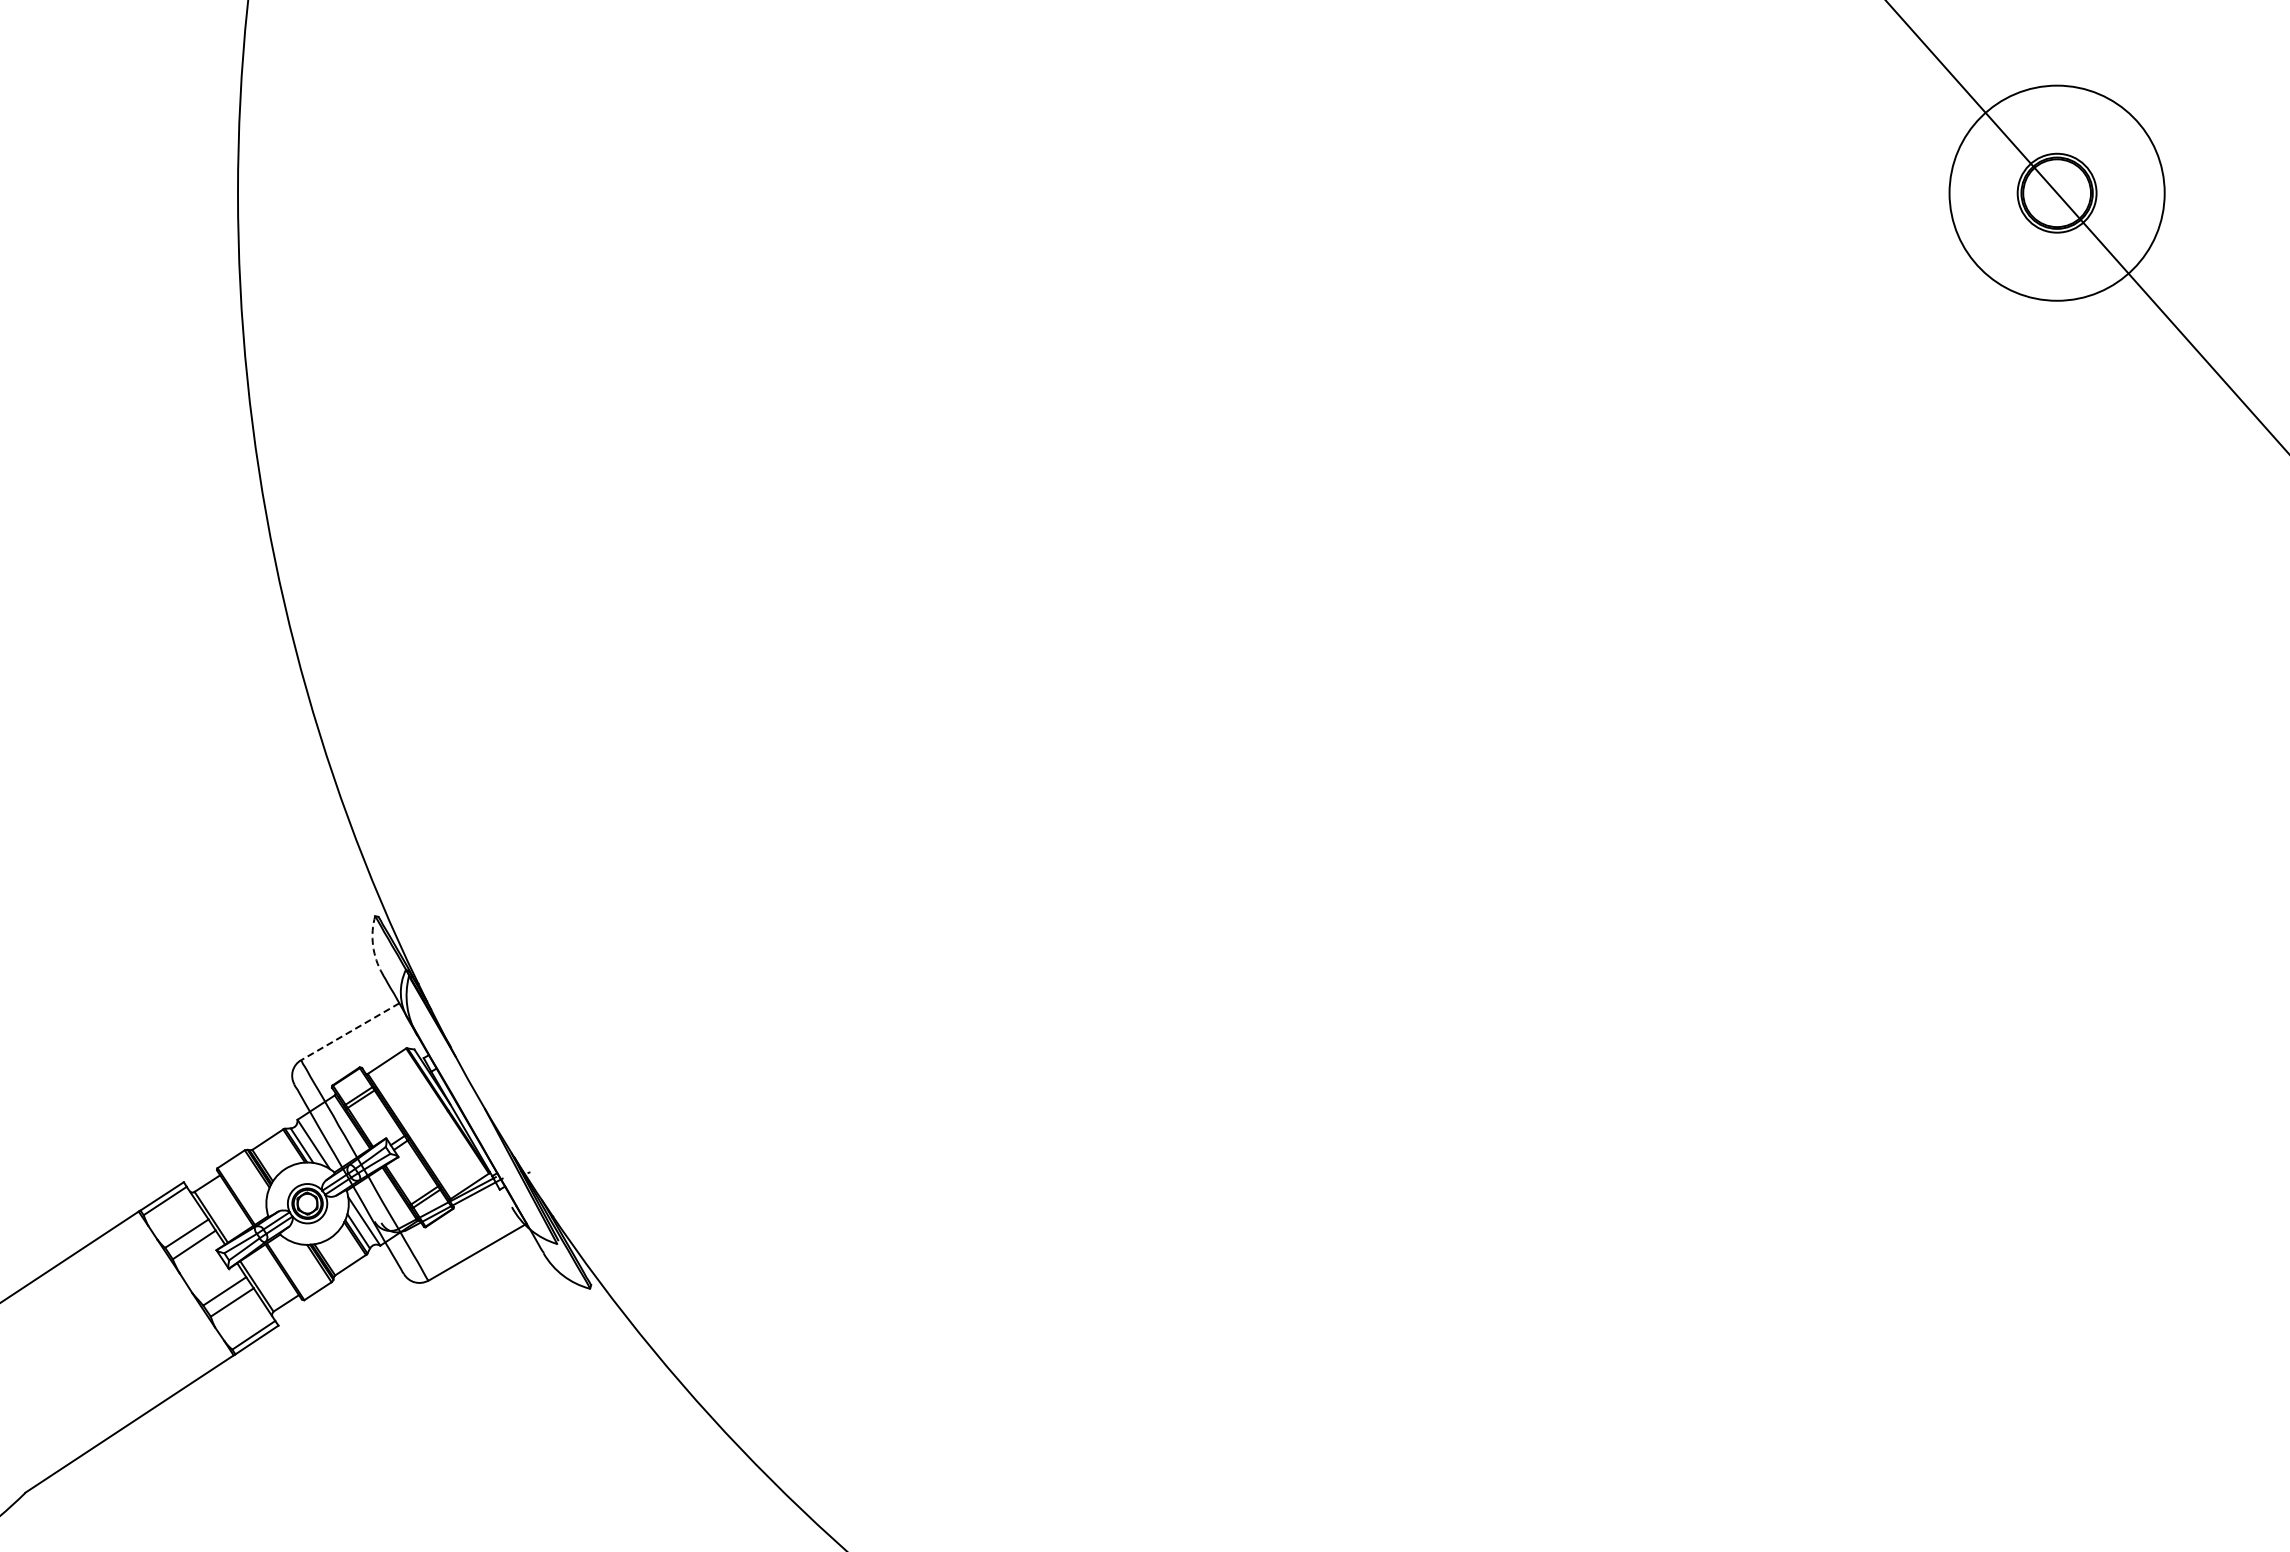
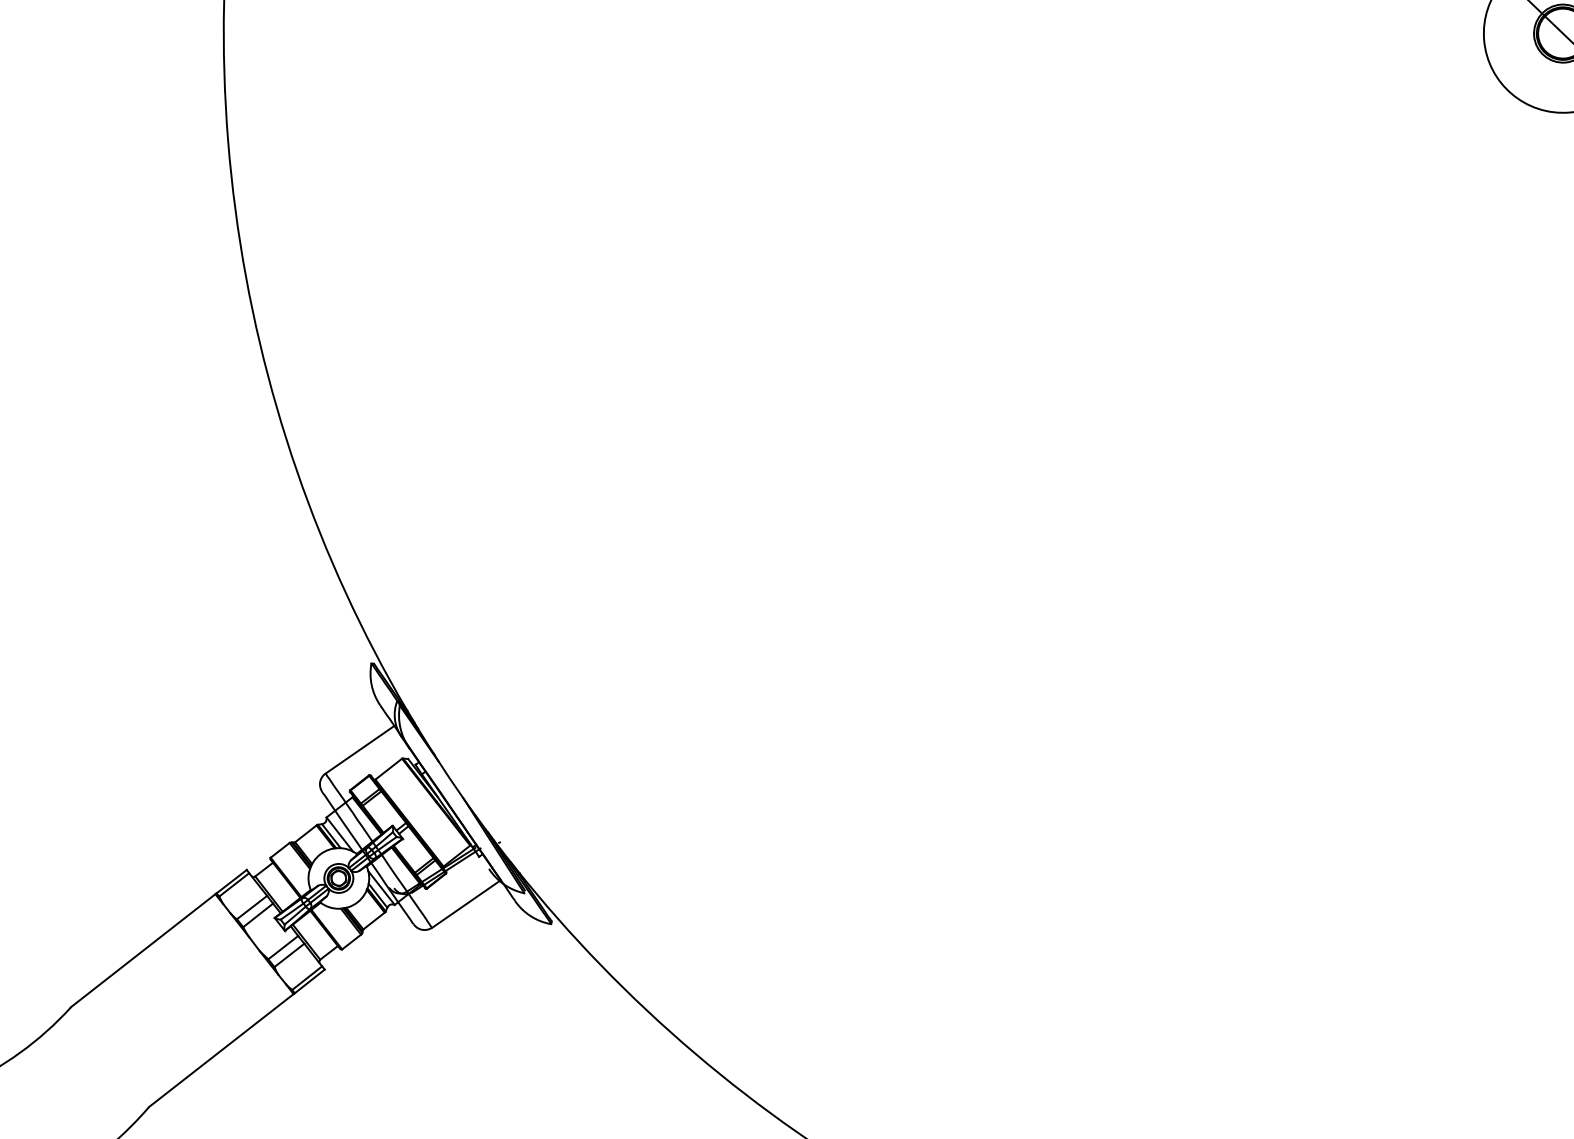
arc: (373, 945) -> (371, 685), dashed -> solid
line: (350, 1031) -> (360, 749), dashed -> solid

